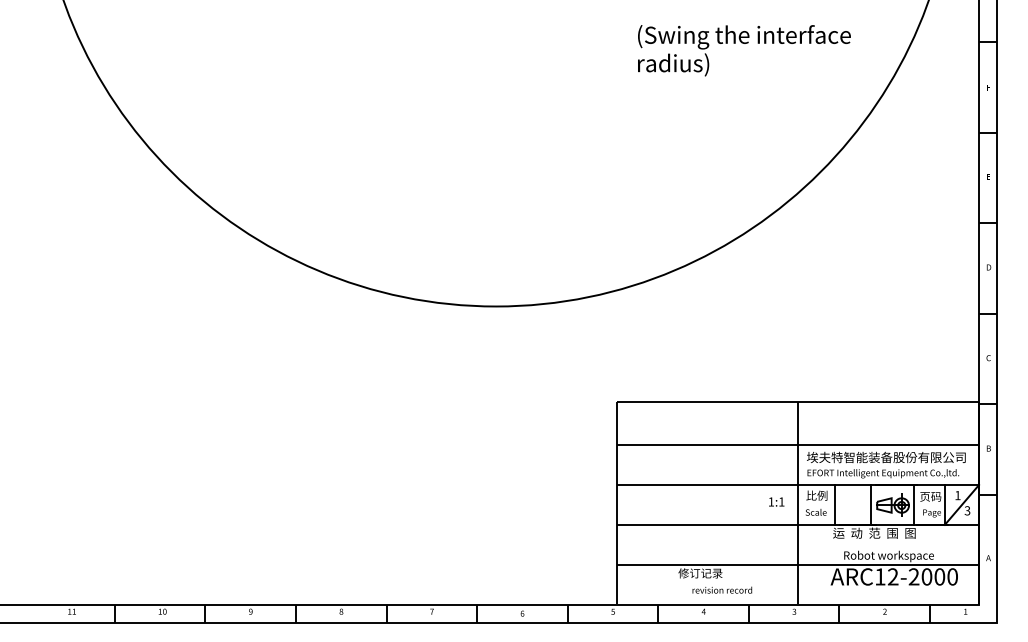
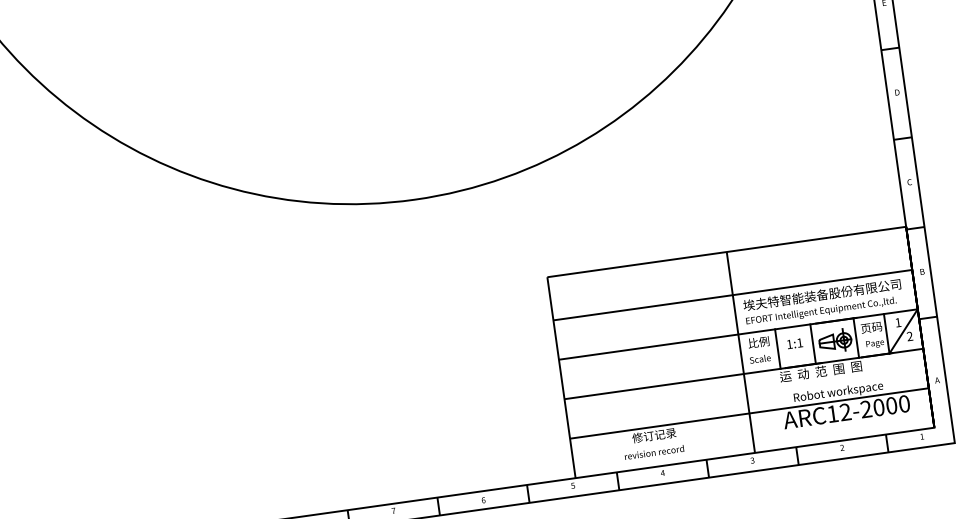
text: (776, 501) -> (794, 343), moved
text: (967, 511) -> (910, 337), 3 -> 2
text: (722, 589) -> (654, 451), moved

